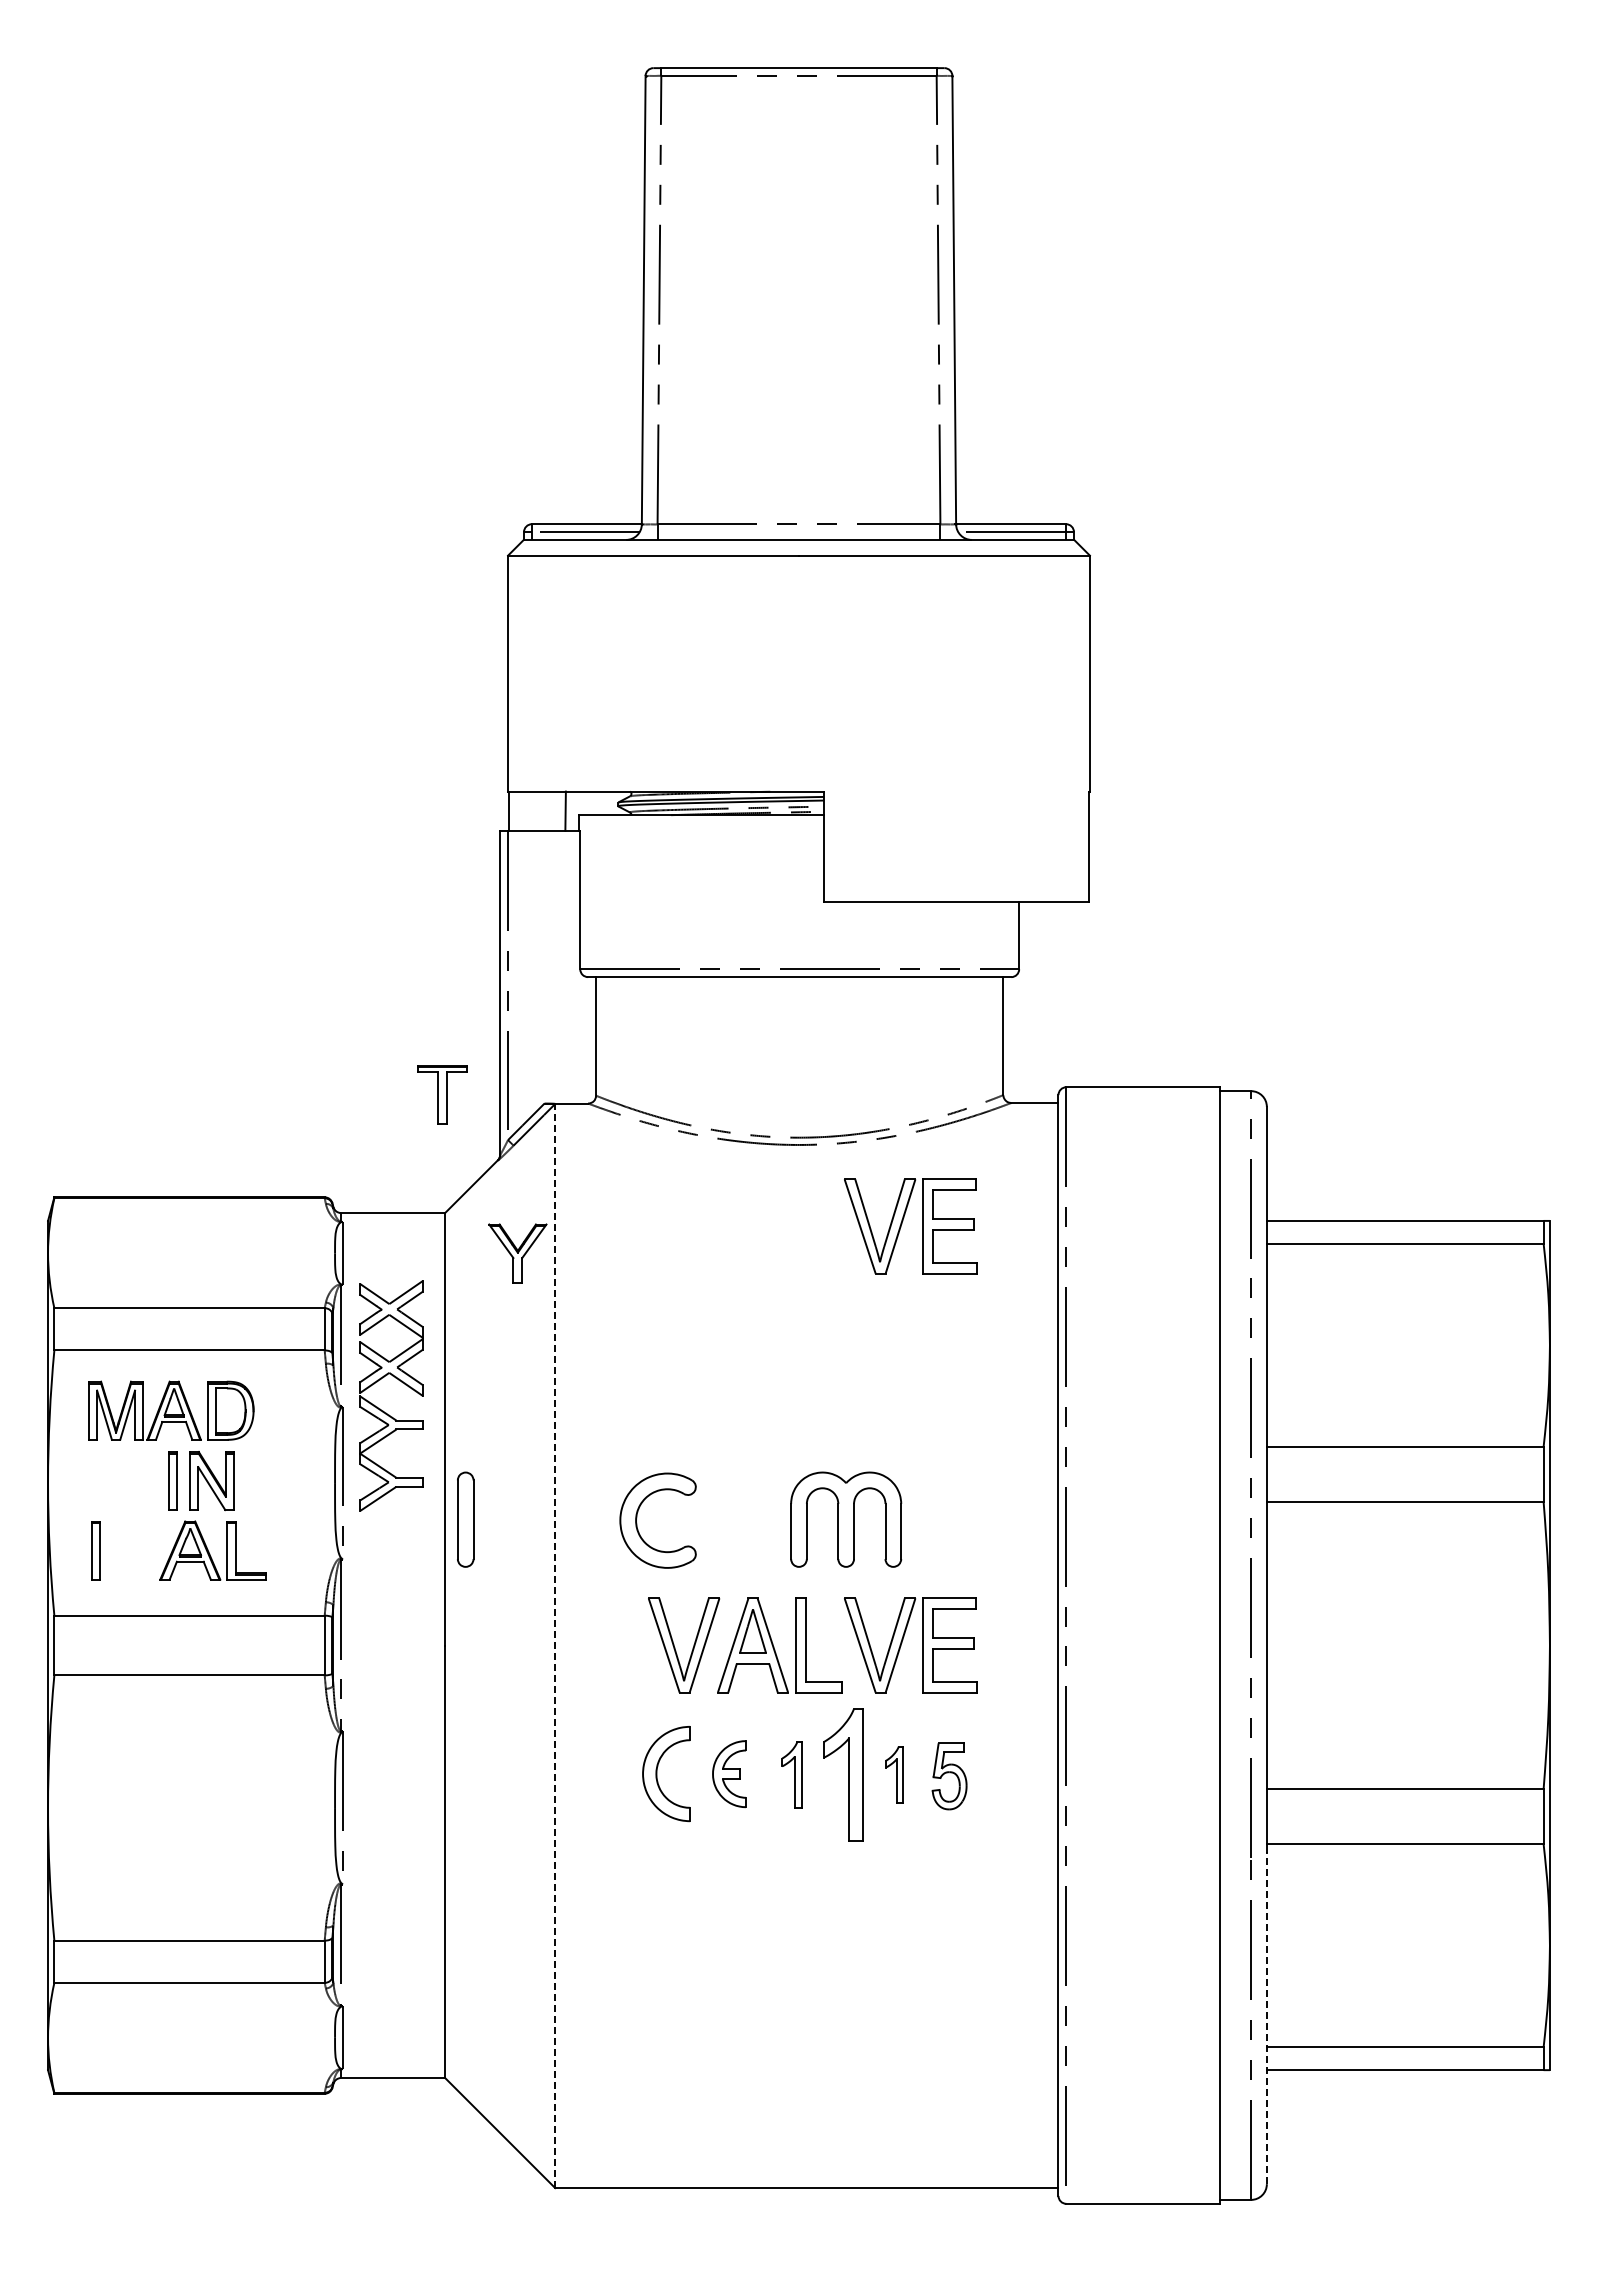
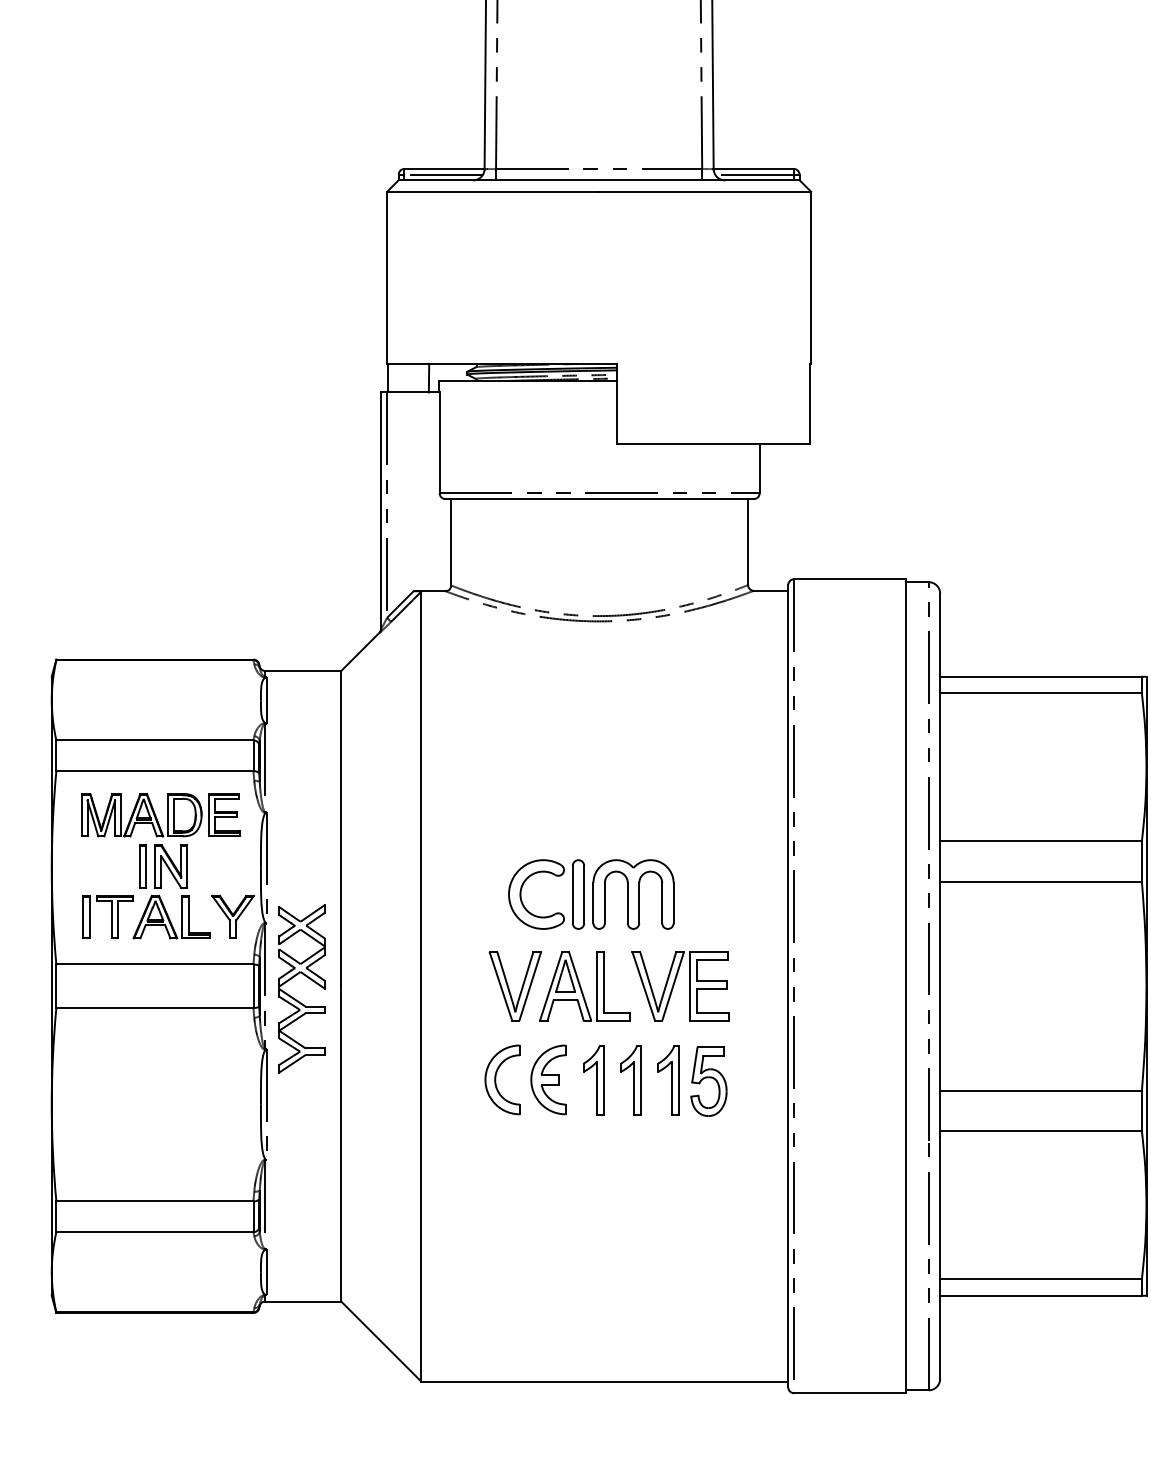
part: (442, 1094) -> (114, 916), moved
part: (902, 1224) -> (674, 679), removed
part: (517, 1253) -> (232, 916), moved
part: (402, 1383) -> (310, 979), moved
part: (284, 1410) -> (224, 814), added
part: (637, 1518) -> (521, 892), moved
part: (465, 1519) -> (578, 894), moved
line: (555, 1645) -> (421, 986), dashed -> solid
part: (729, 1774) -> (548, 1080), size x1.43
part: (791, 1774) -> (593, 1080), size x1.43
part: (842, 1774) -> (630, 1080), size x0.71
part: (893, 1774) -> (668, 1080), size x1.67
part: (949, 1776) -> (708, 1081), size x1.43
line: (1266, 2017) -> (939, 1257), dashed -> solid

